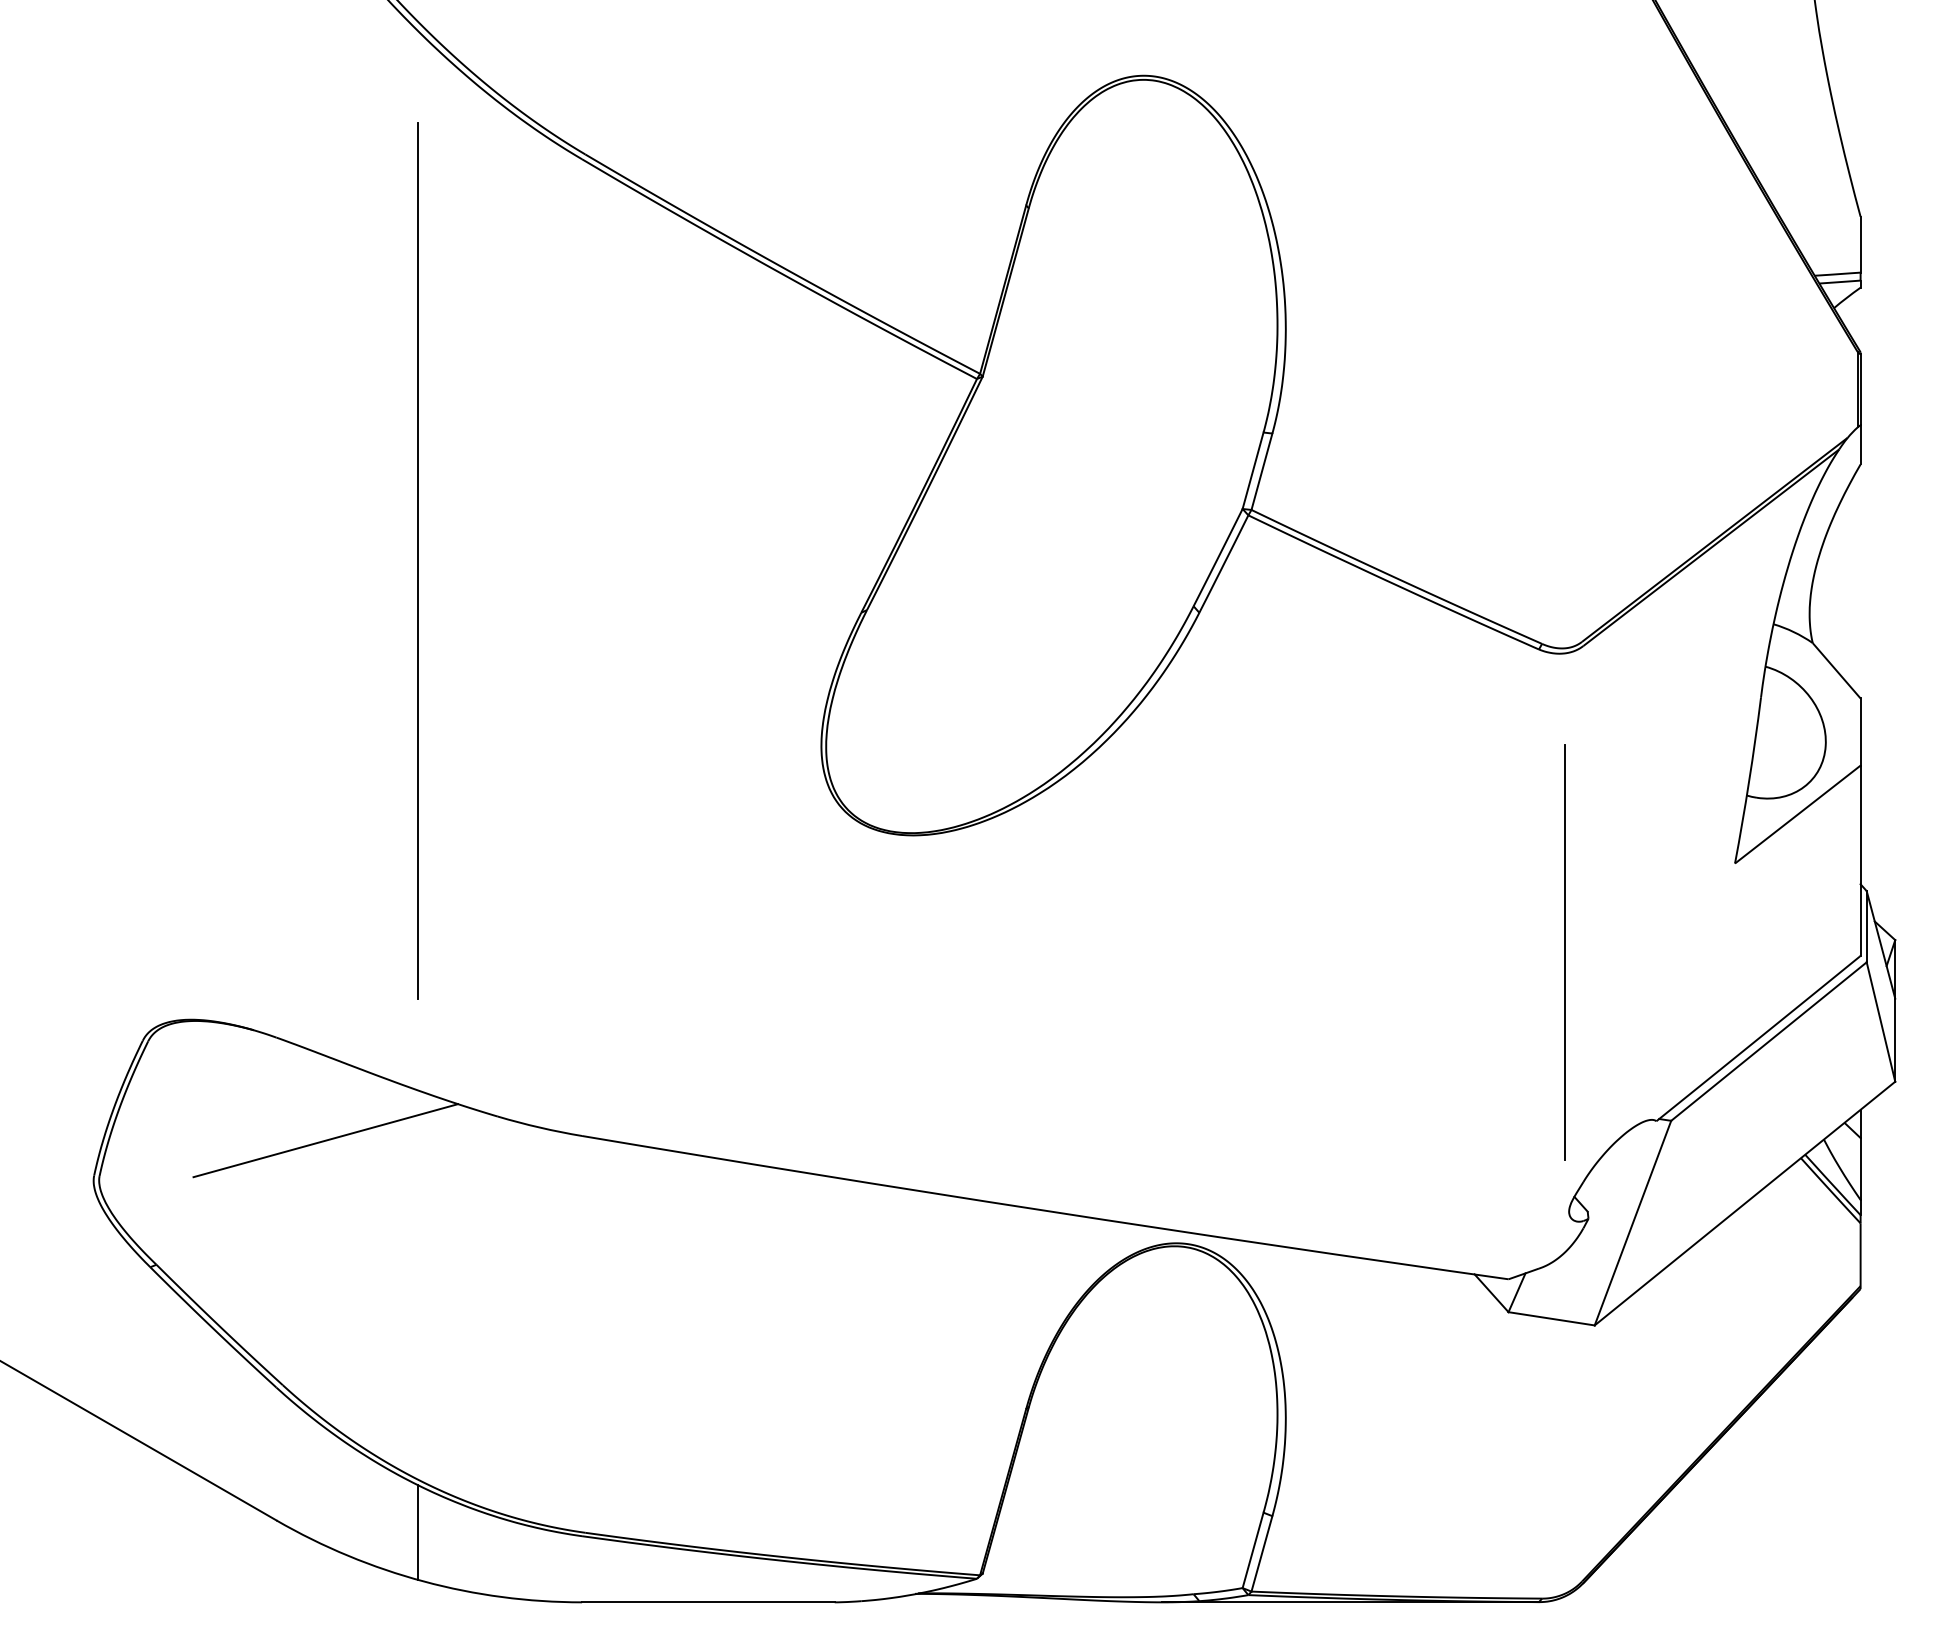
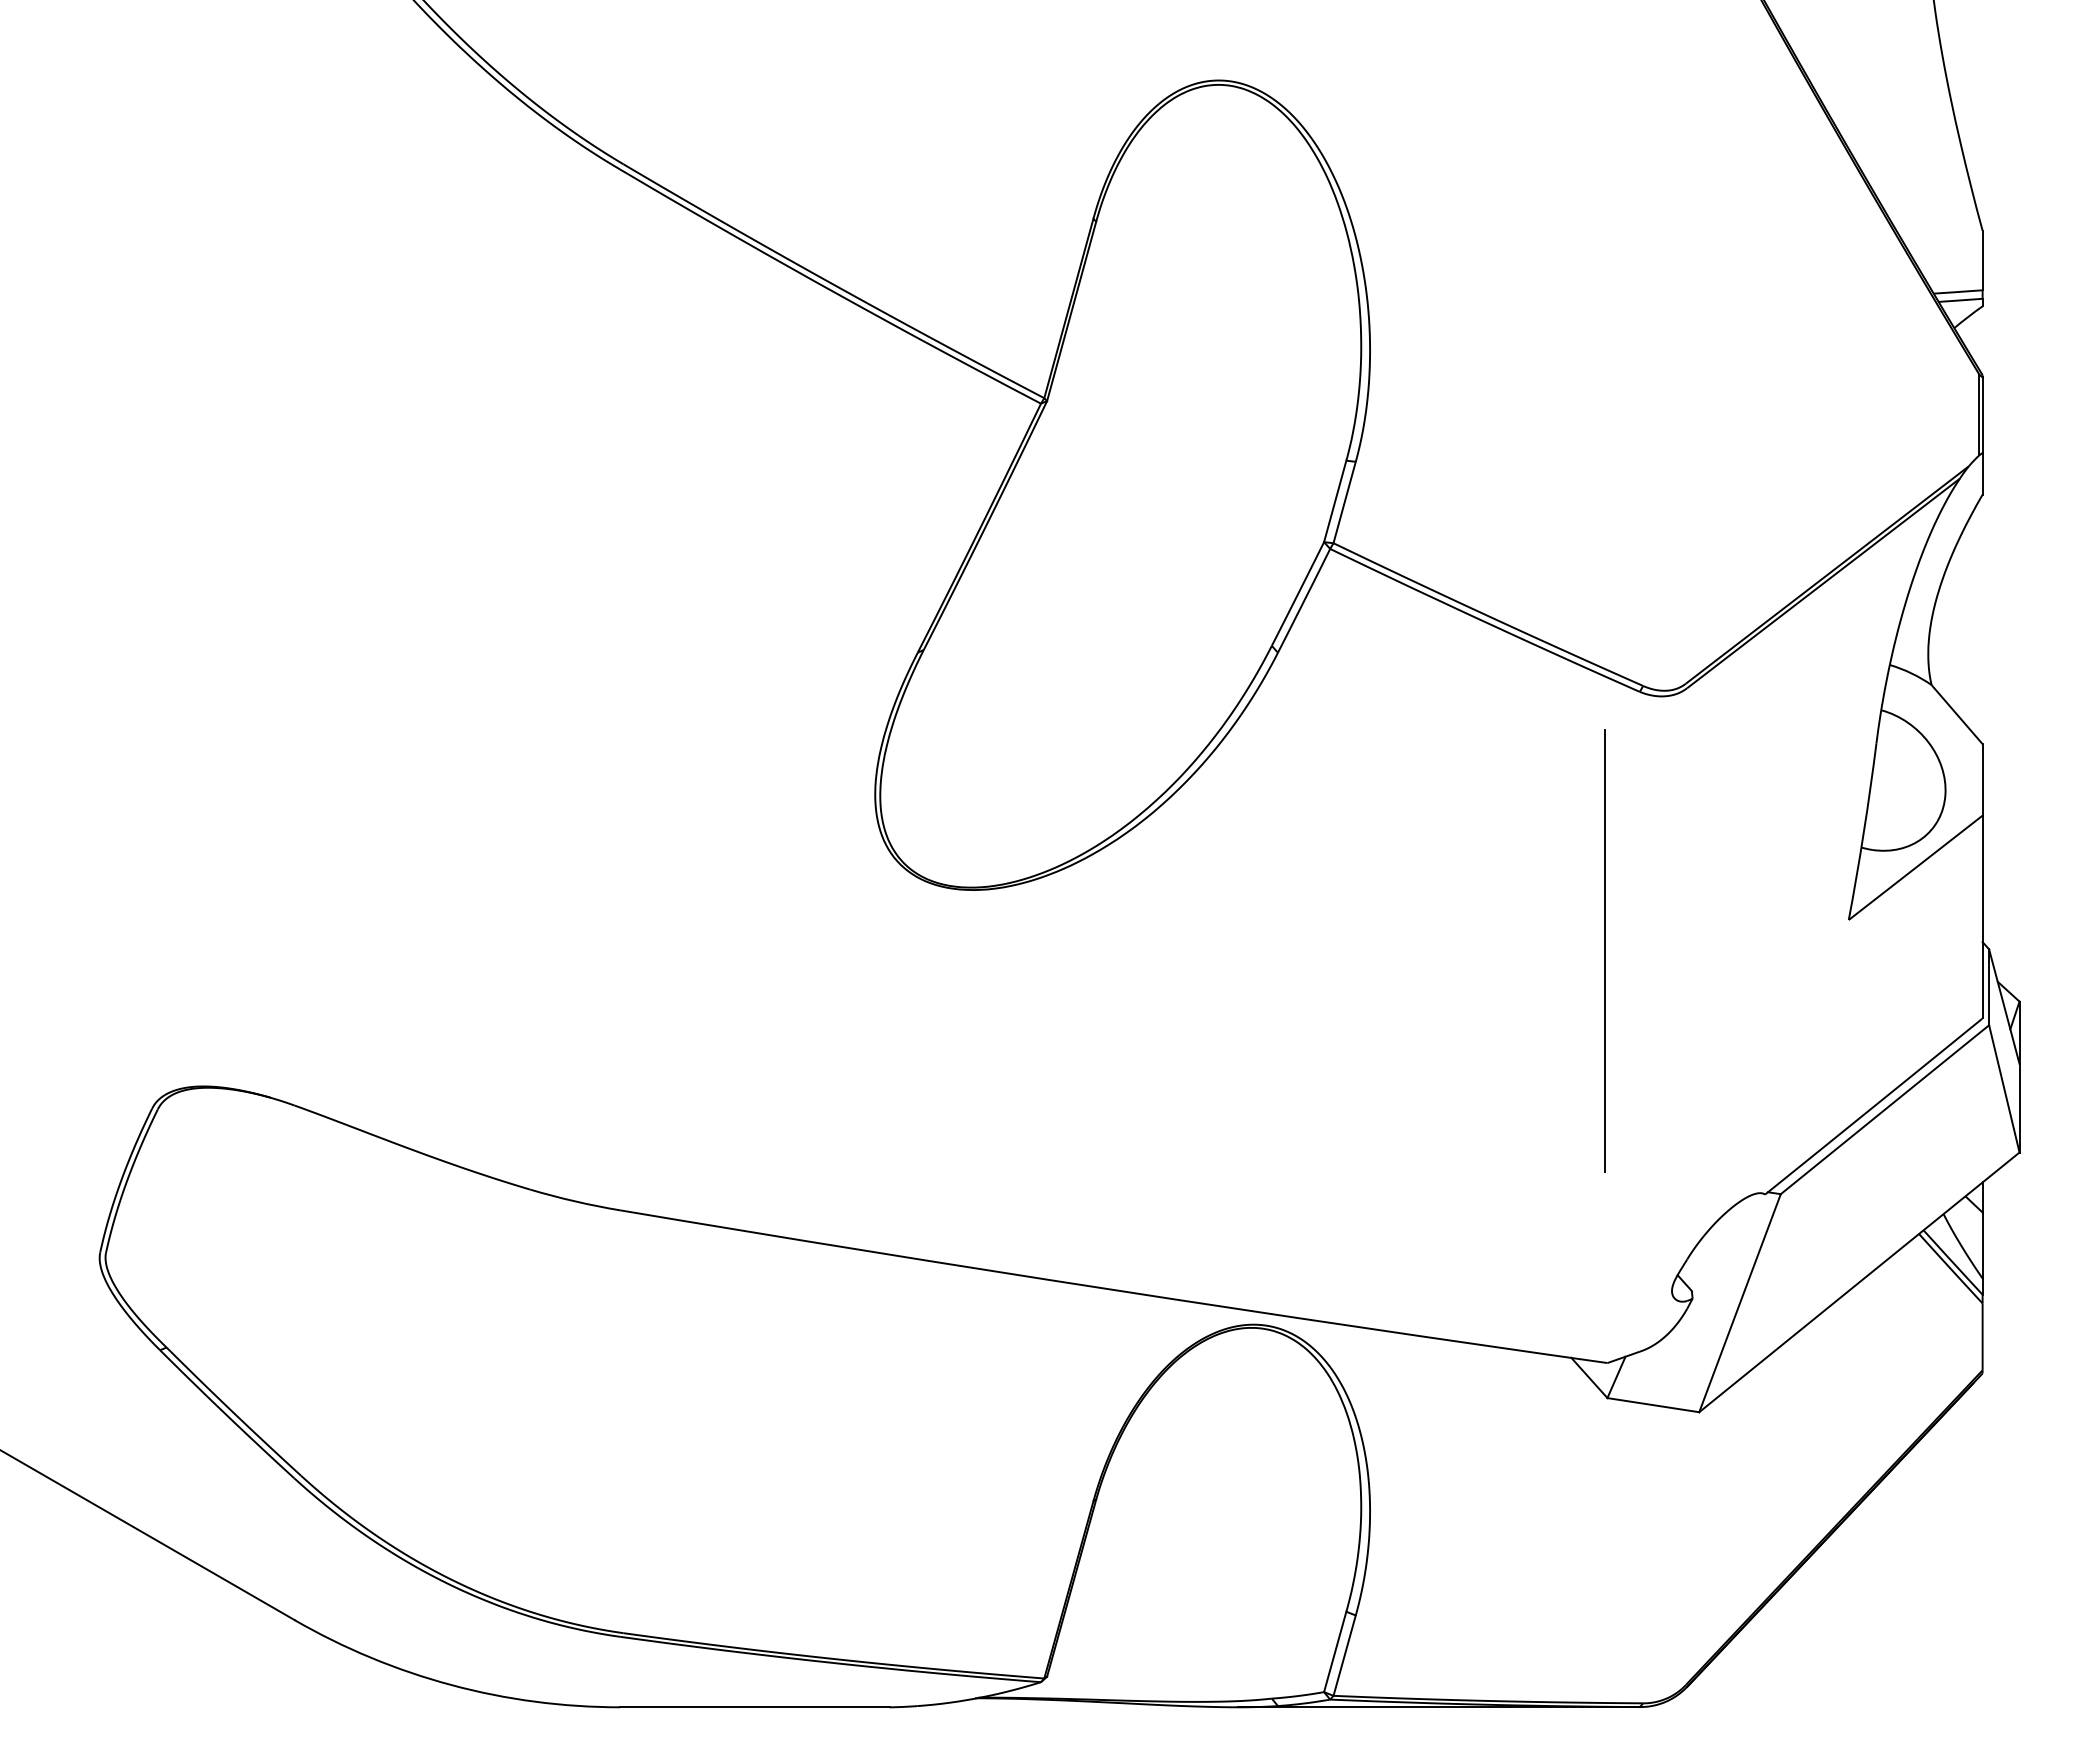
line: (418, 560) -> (445, 597), removed
line: (1564, 952) -> (1604, 950), moved
line: (326, 1140) -> (347, 1215), removed
line: (418, 1532) -> (445, 1632), removed

